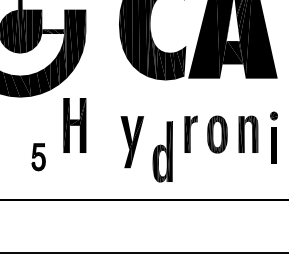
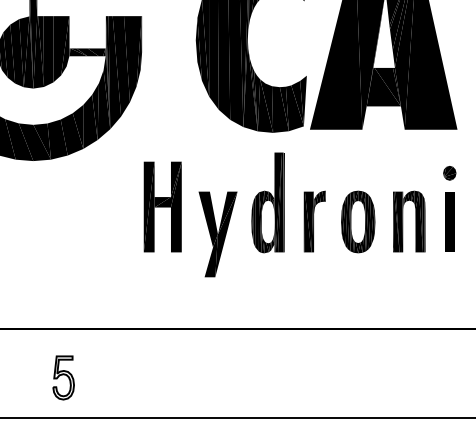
part: (74, 125) -> (162, 206), moved
part: (273, 137) -> (448, 208), moved
part: (162, 151) -> (267, 202), moved
part: (38, 157) -> (63, 378), moved

